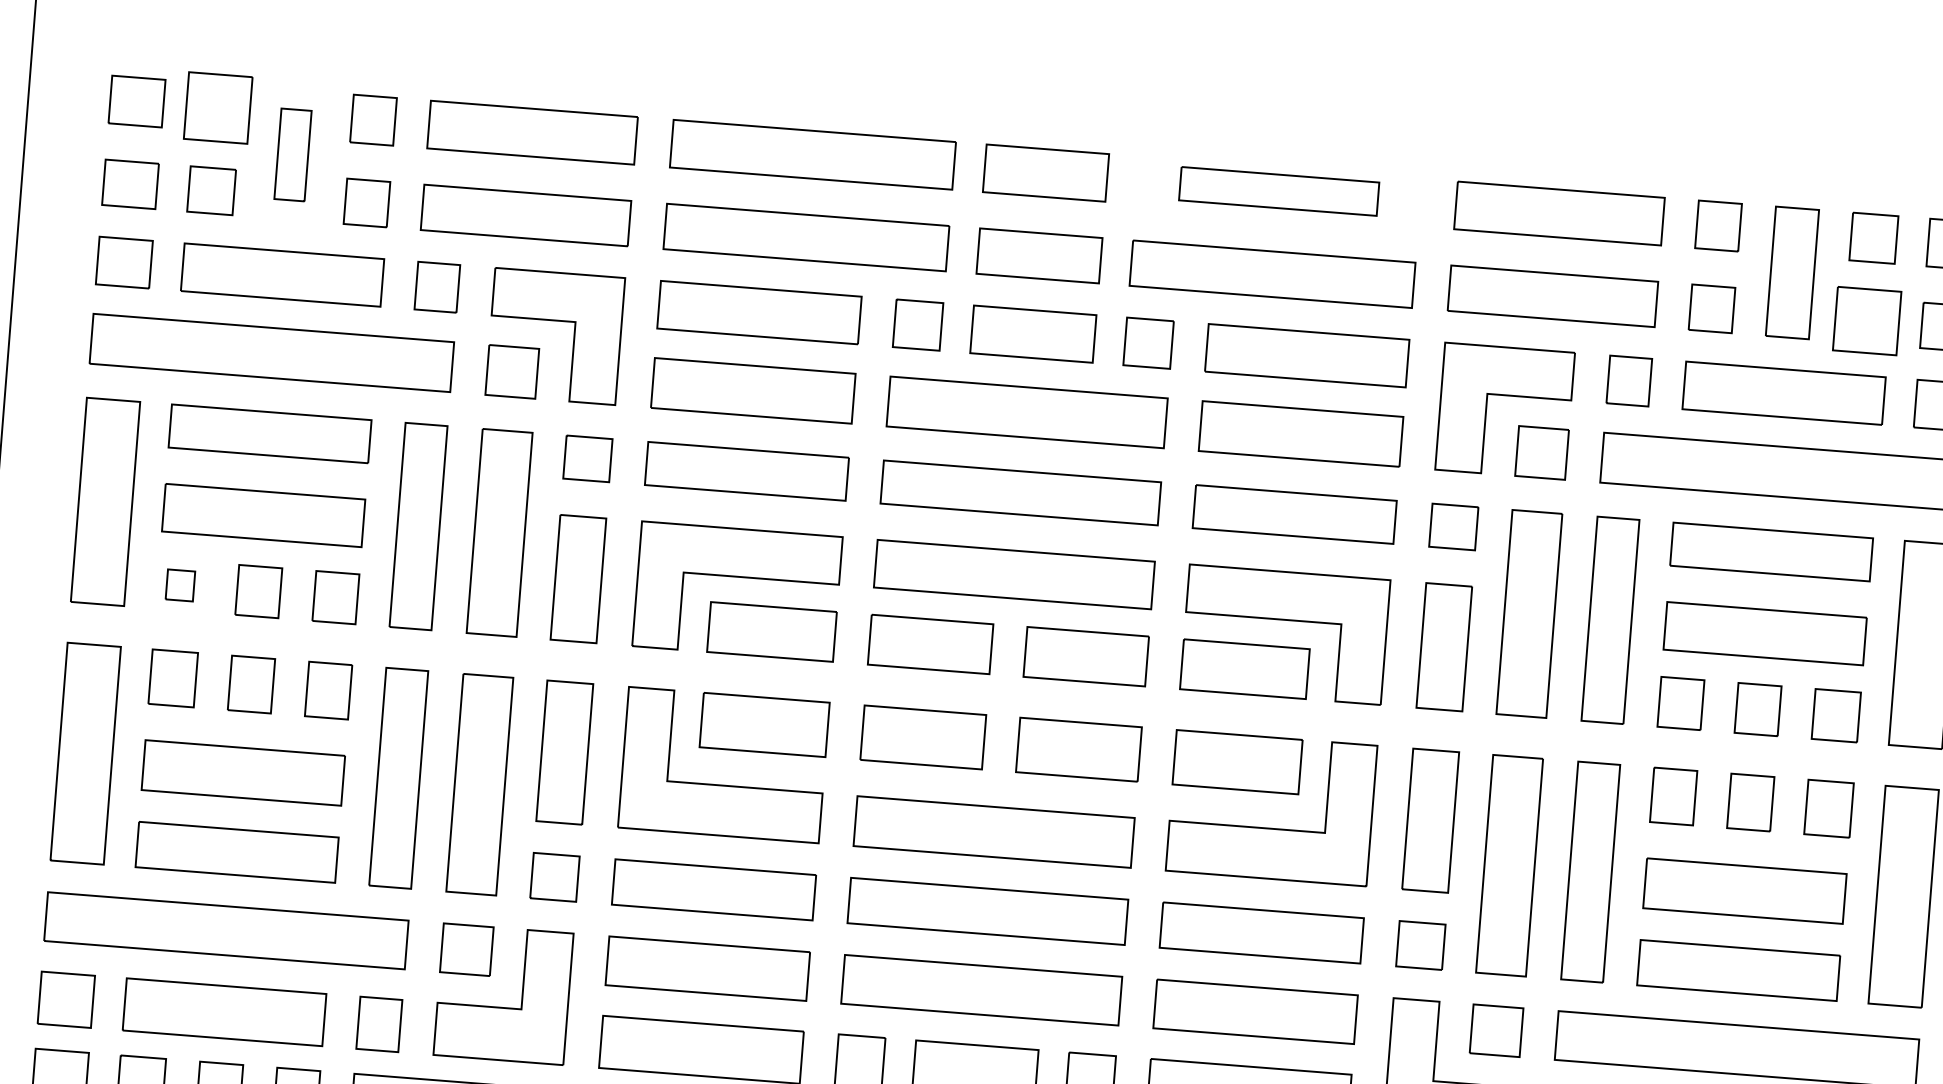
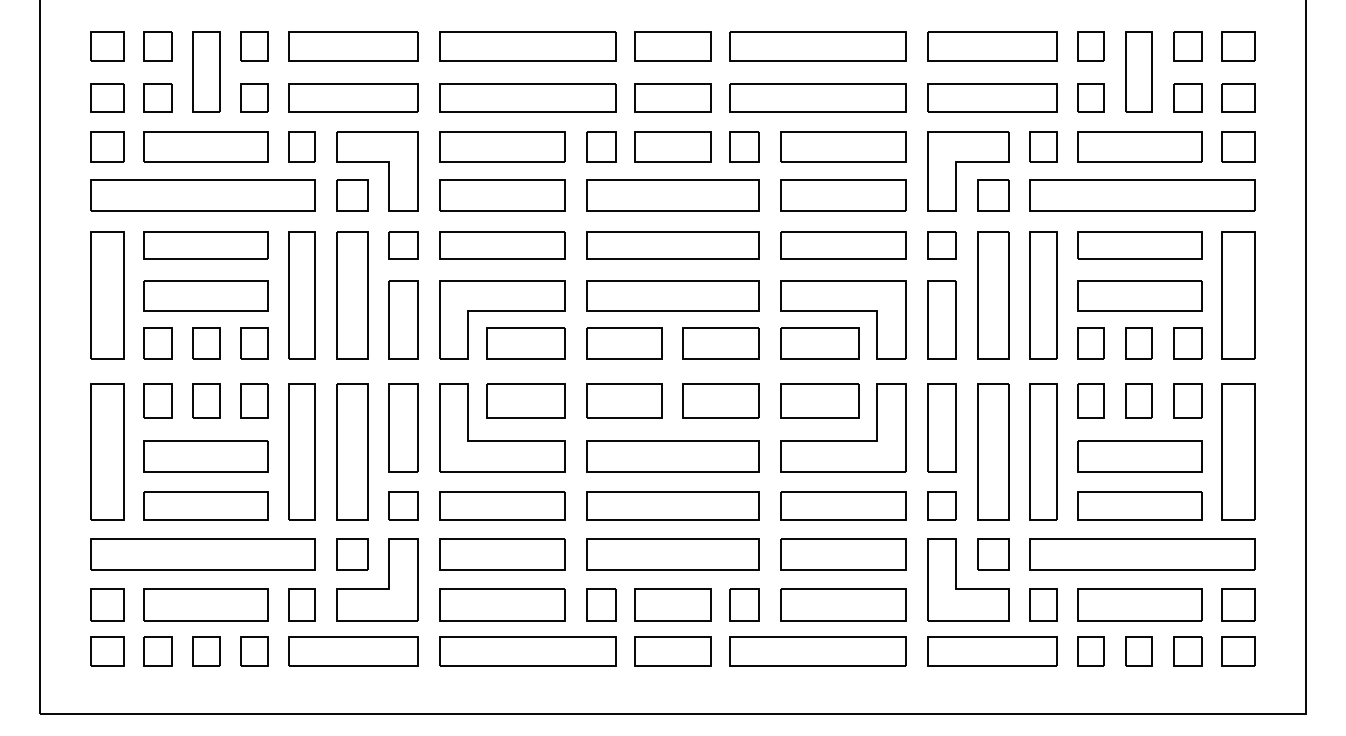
part: (217, 107) -> (157, 46), size x0.71
part: (292, 154) -> (206, 71), size x1.43
part: (1278, 191) -> (817, 46), size x1.43
part: (1867, 320) -> (1187, 97), size x0.71
part: (179, 585) -> (157, 343), size x1.67

